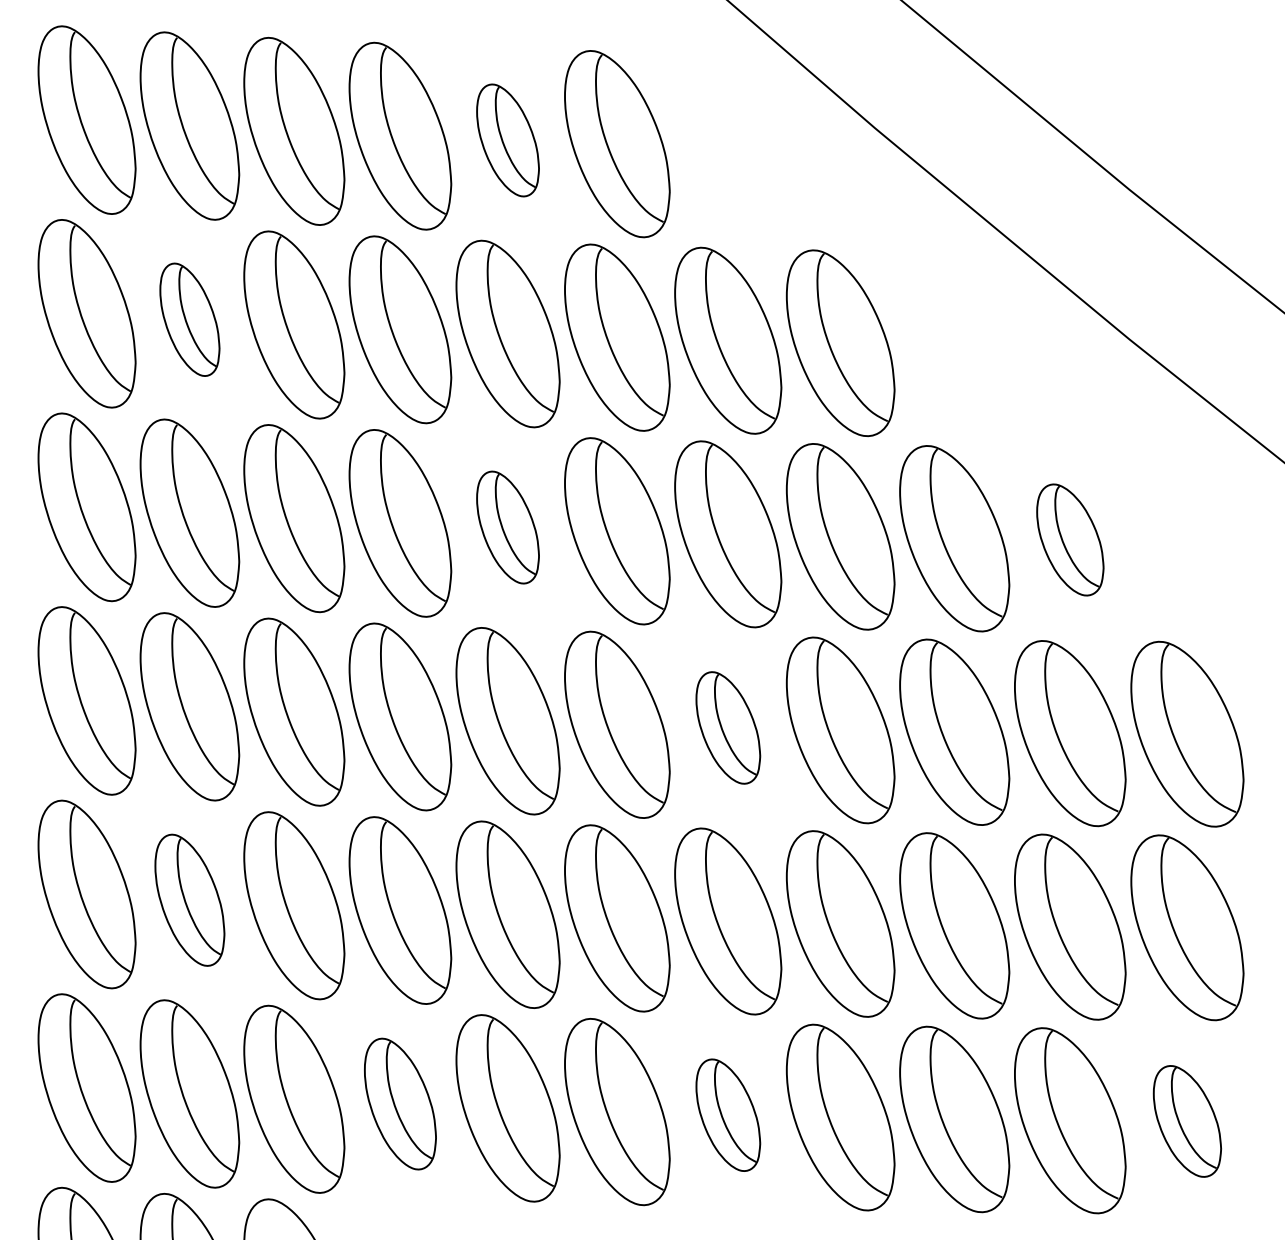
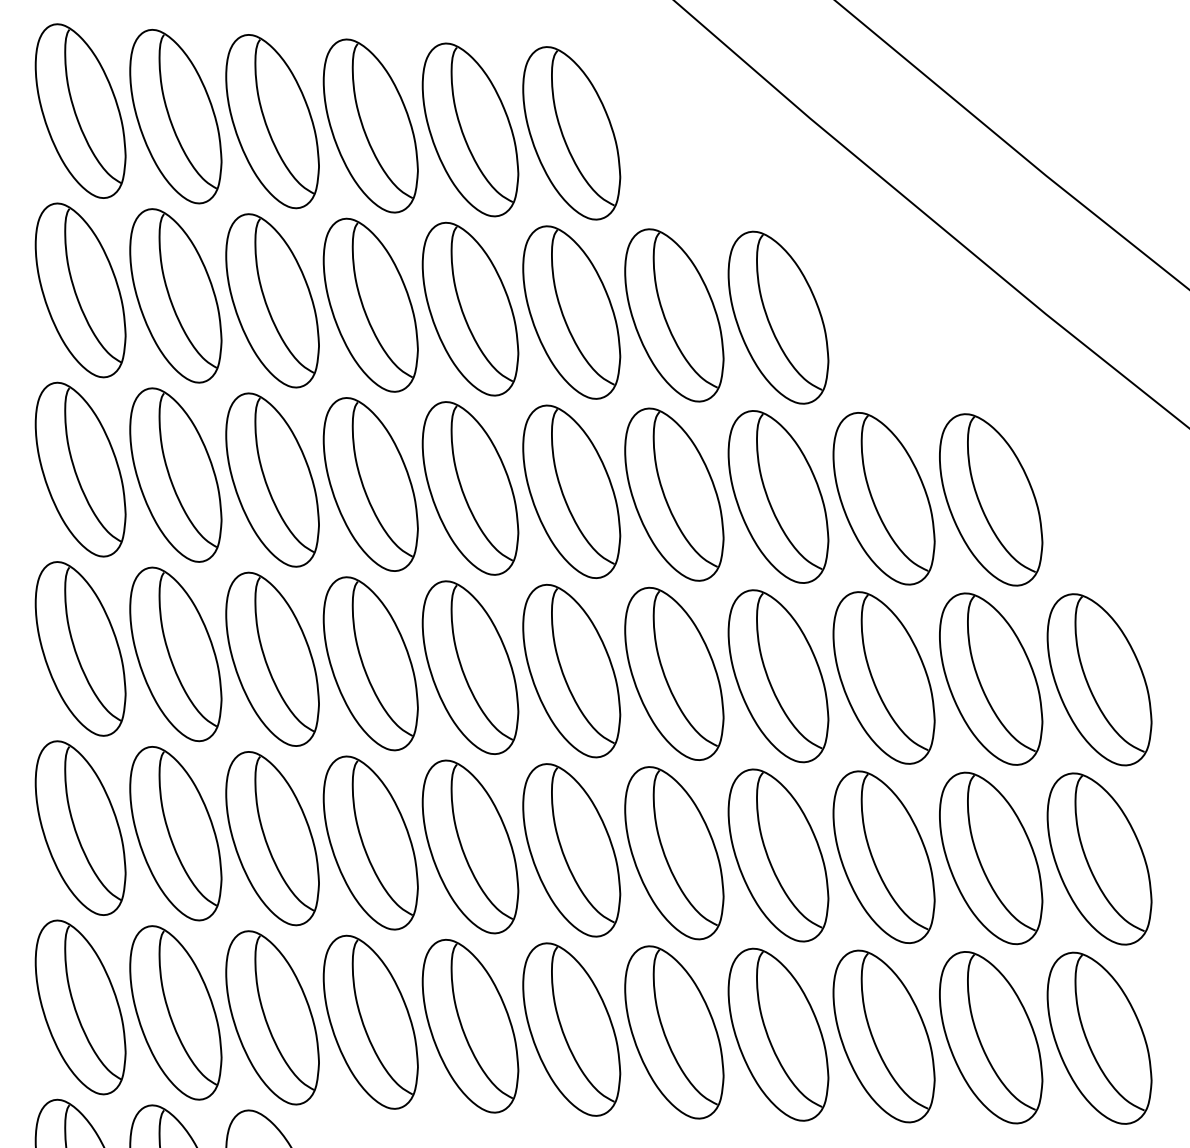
part: (507, 140) -> (469, 129), size x1.67
part: (189, 319) -> (175, 295), size x1.67
part: (507, 527) -> (469, 488), size x1.67
part: (1070, 539) -> (991, 499), size x1.67
part: (728, 727) -> (674, 673), size x1.67
part: (189, 899) -> (175, 832), size x1.43
part: (400, 1103) -> (370, 1021), size x1.43
part: (728, 1115) -> (674, 1032), size x1.67
part: (1187, 1121) -> (1099, 1038), size x1.67

